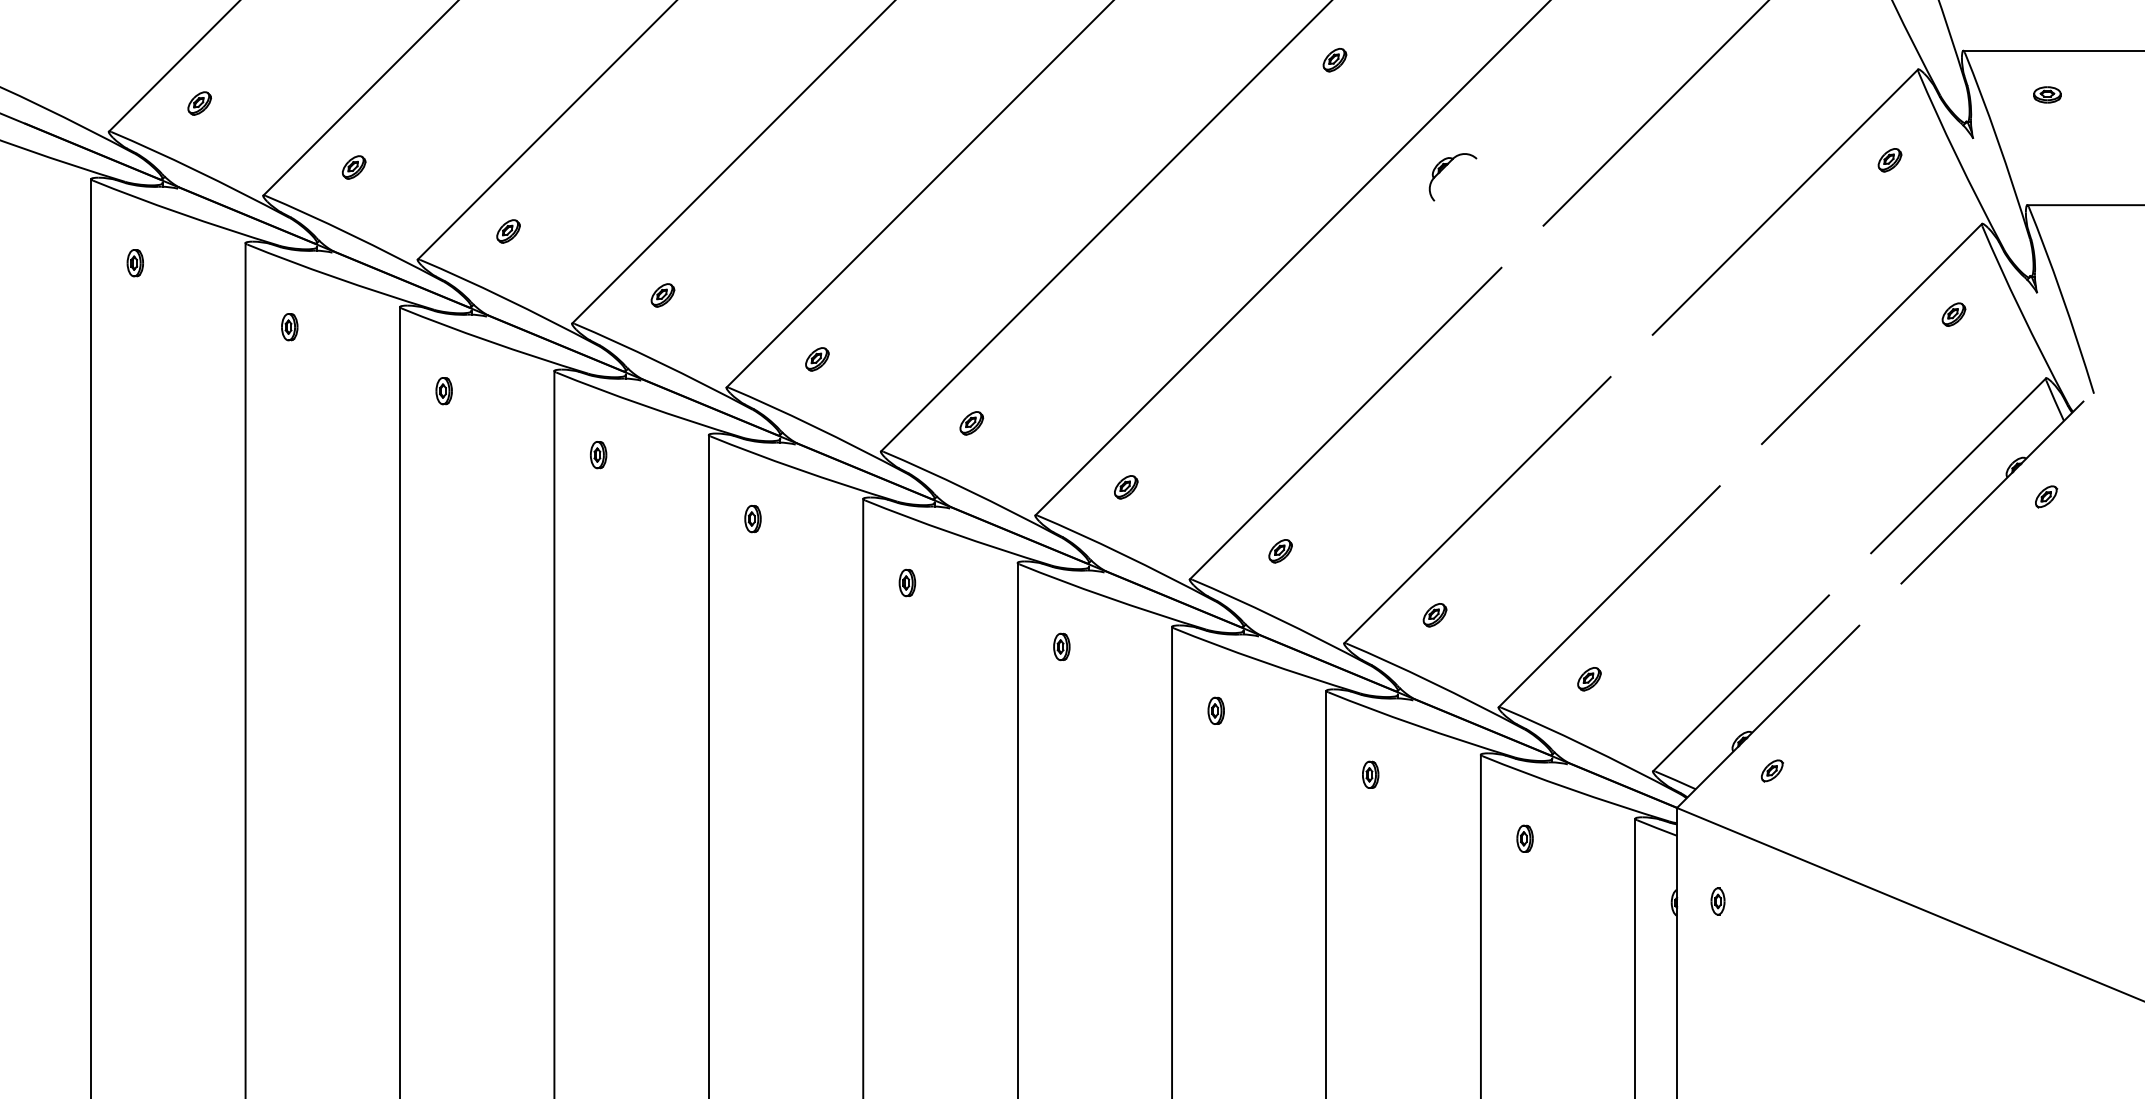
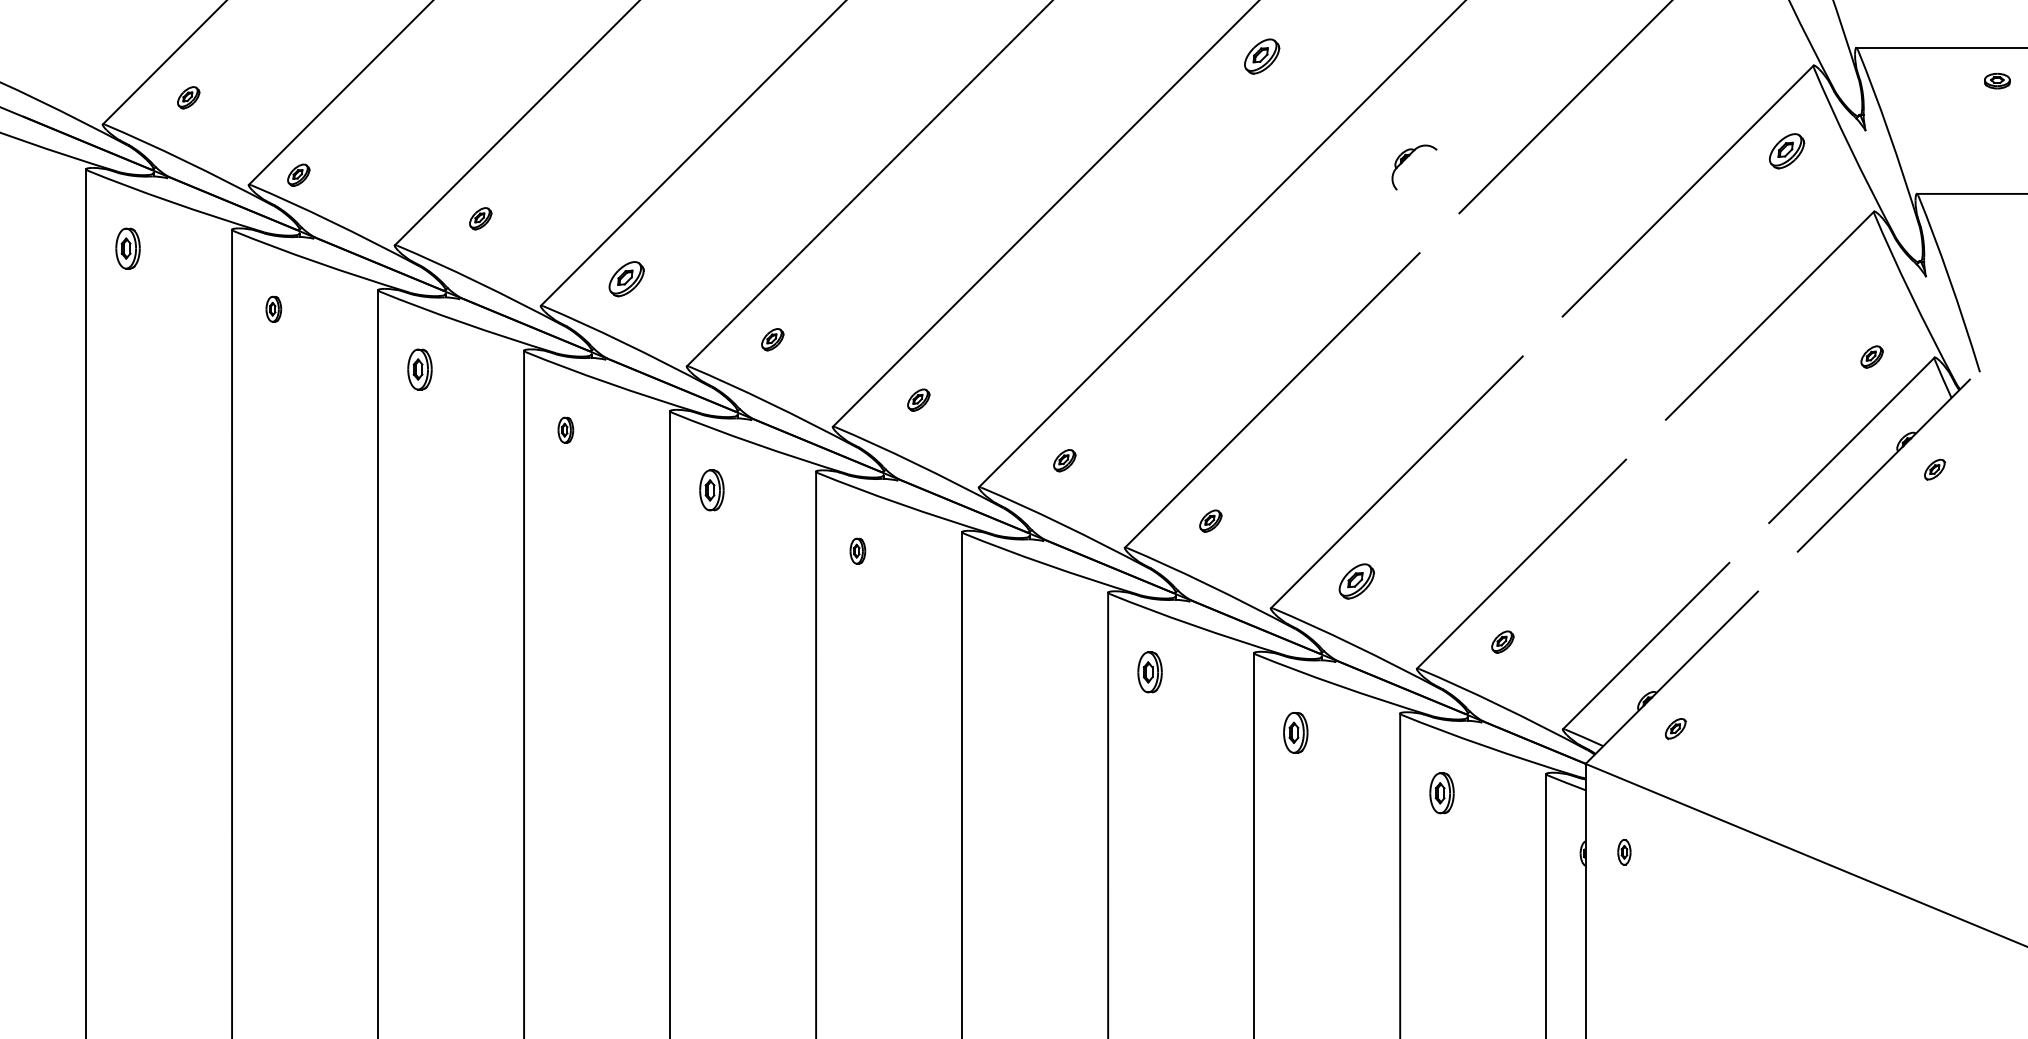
part: (1334, 60) -> (1261, 57), size x1.6
part: (2047, 94) -> (1997, 80), moved
part: (1889, 160) -> (1786, 151), size x1.6
part: (353, 167) -> (298, 175), moved
part: (1444, 168) -> (1406, 159), moved
part: (134, 263) -> (127, 249), size x1.6
part: (662, 295) -> (626, 279), size x1.6
part: (1953, 314) -> (1871, 356), moved
part: (443, 391) -> (419, 370), size x1.6
part: (752, 519) -> (711, 491), size x1.6
part: (1434, 615) -> (1356, 581), size x1.6
part: (1061, 646) -> (1003, 611), removed
part: (1215, 710) -> (1149, 671), size x1.6
part: (1370, 774) -> (1295, 732), size x1.6
part: (1524, 838) -> (1441, 792), size x1.6

